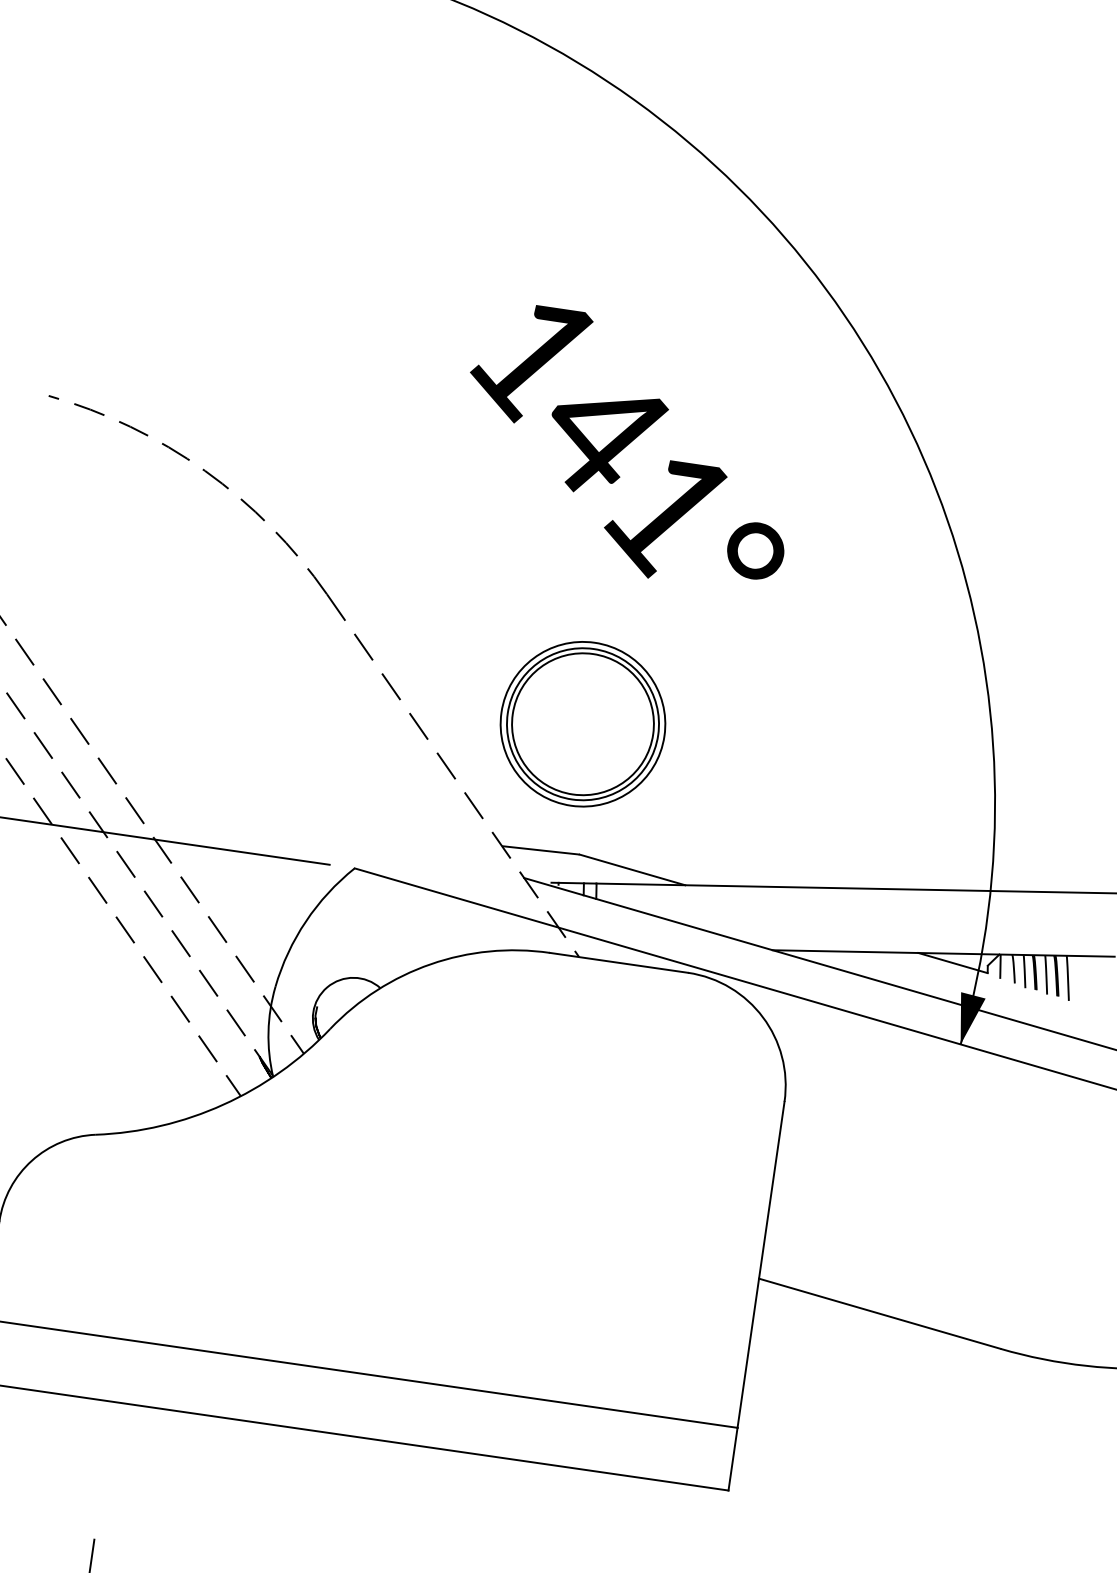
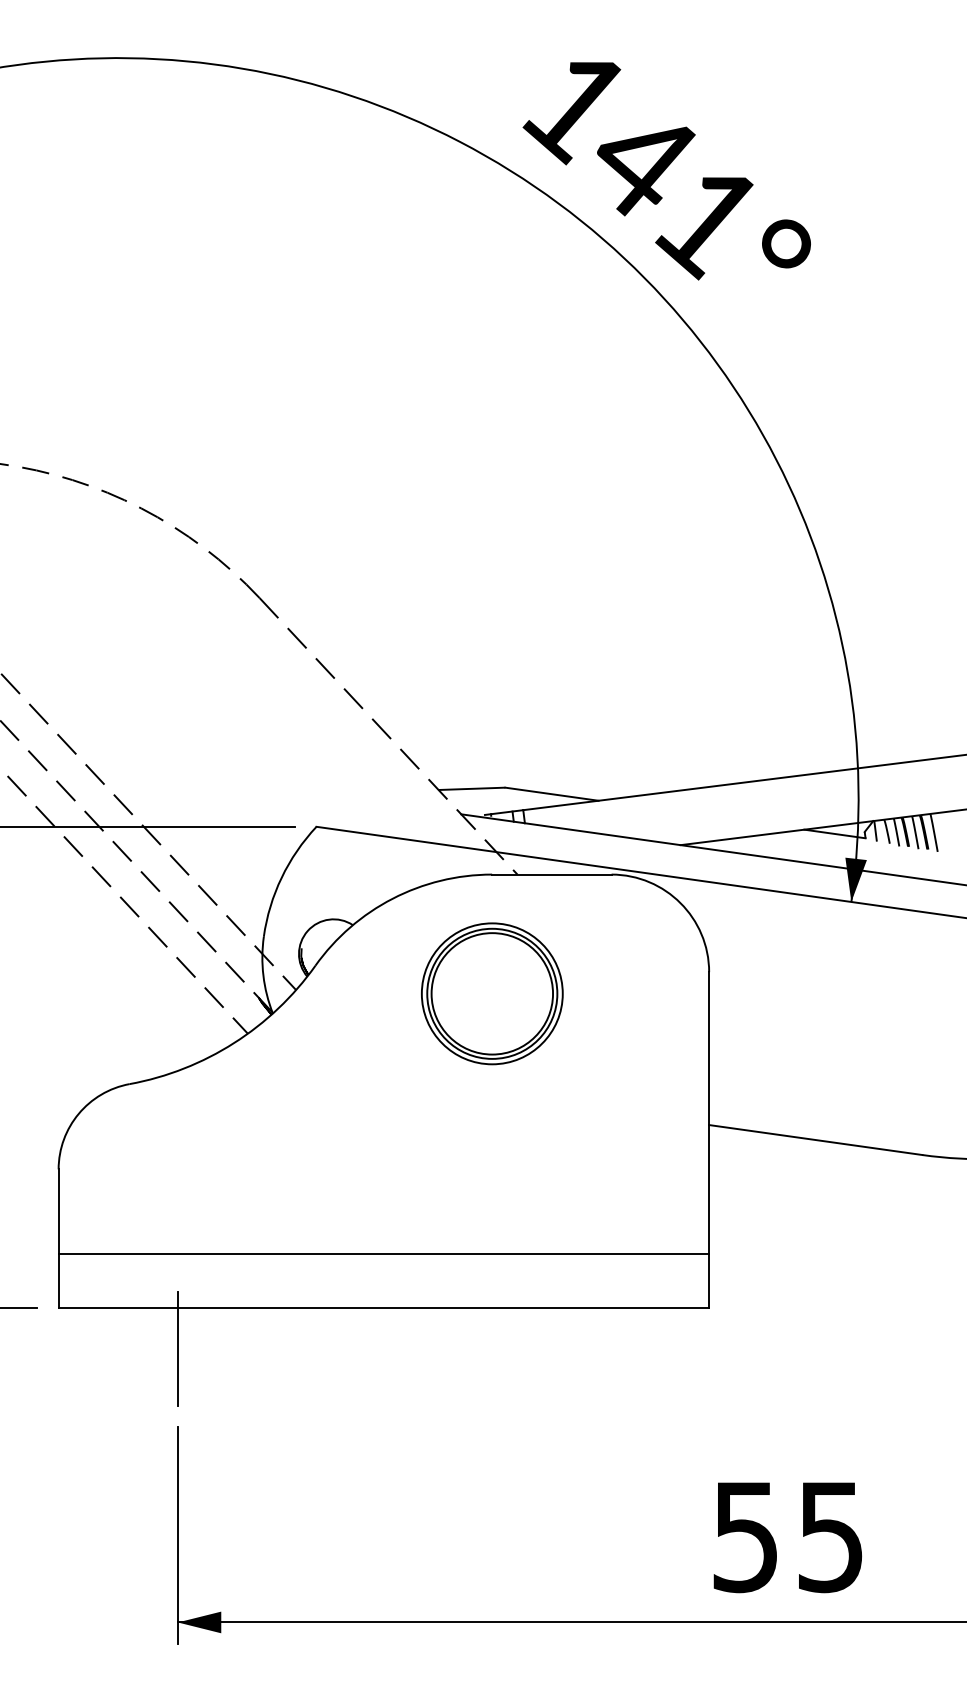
text: (629, 447) -> (666, 171), moved
part: (583, 723) -> (492, 993), moved
line: (107, 1448) -> (177, 1348), added

